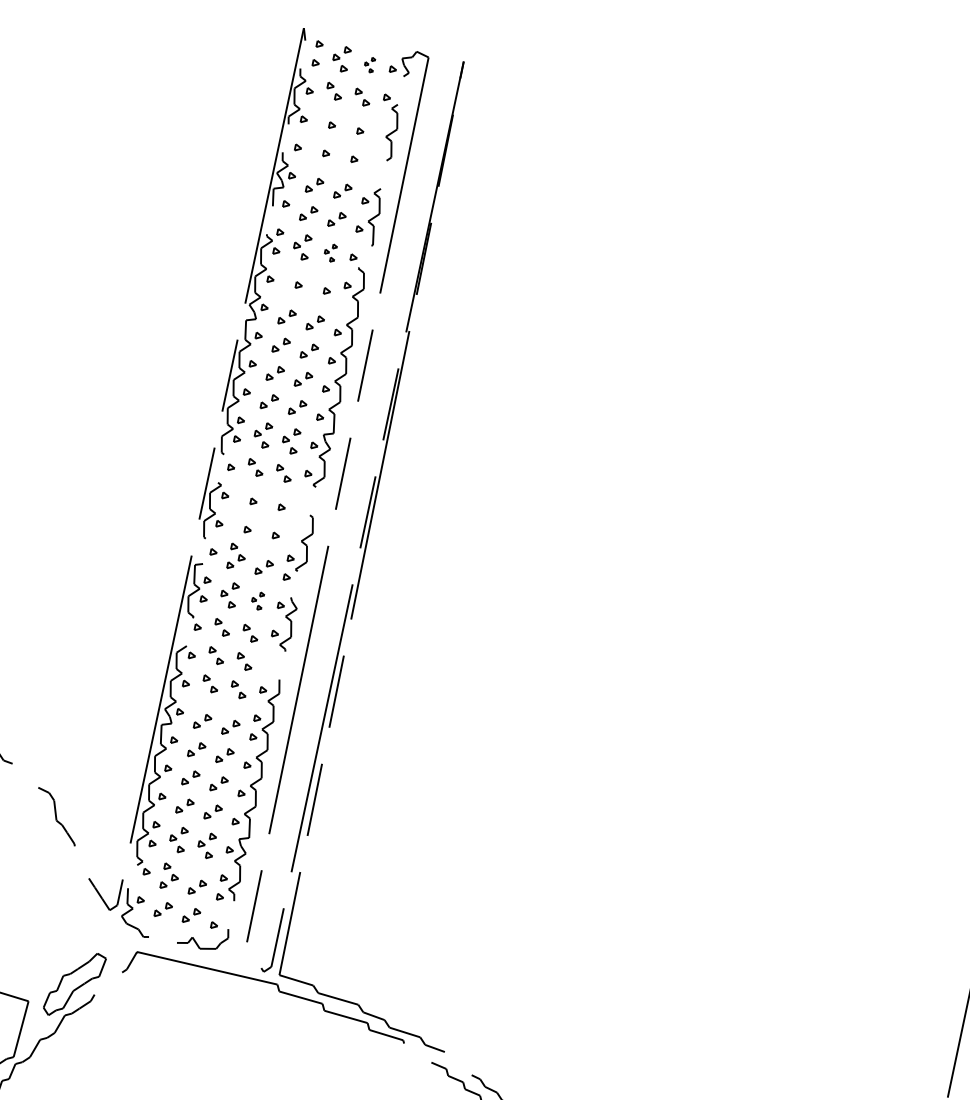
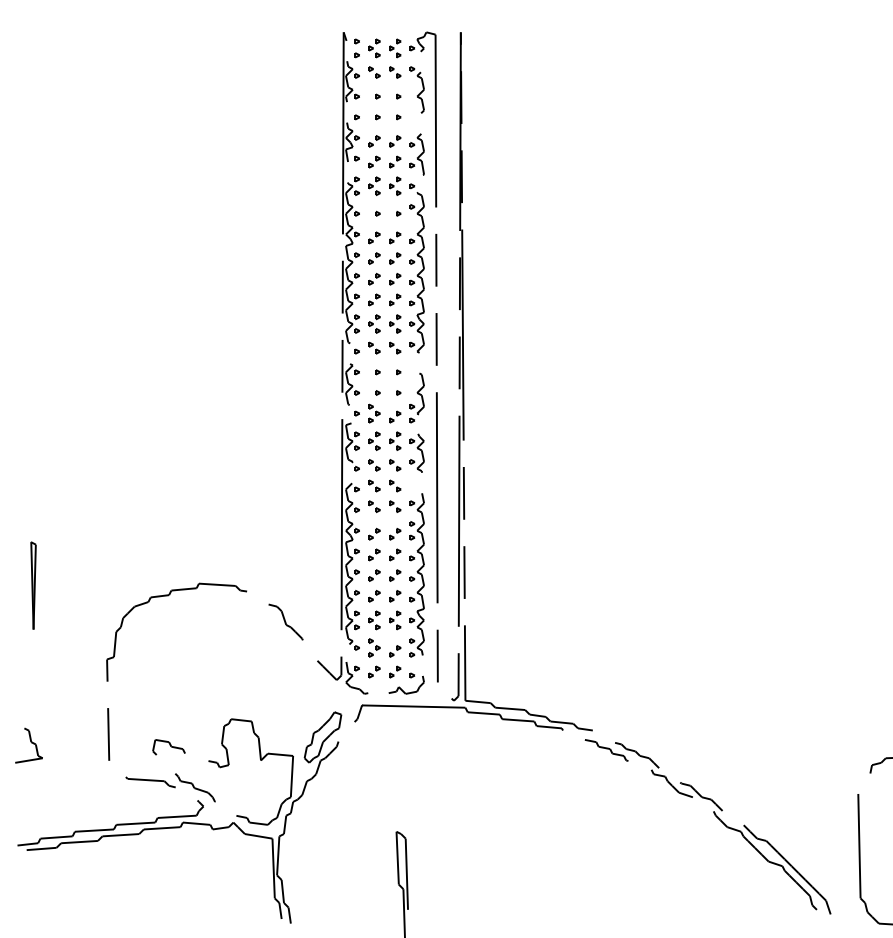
part: (369, 64) -> (395, 48), size x1.67
part: (330, 251) -> (395, 185), size x1.43
part: (258, 599) -> (395, 440), size x1.43

